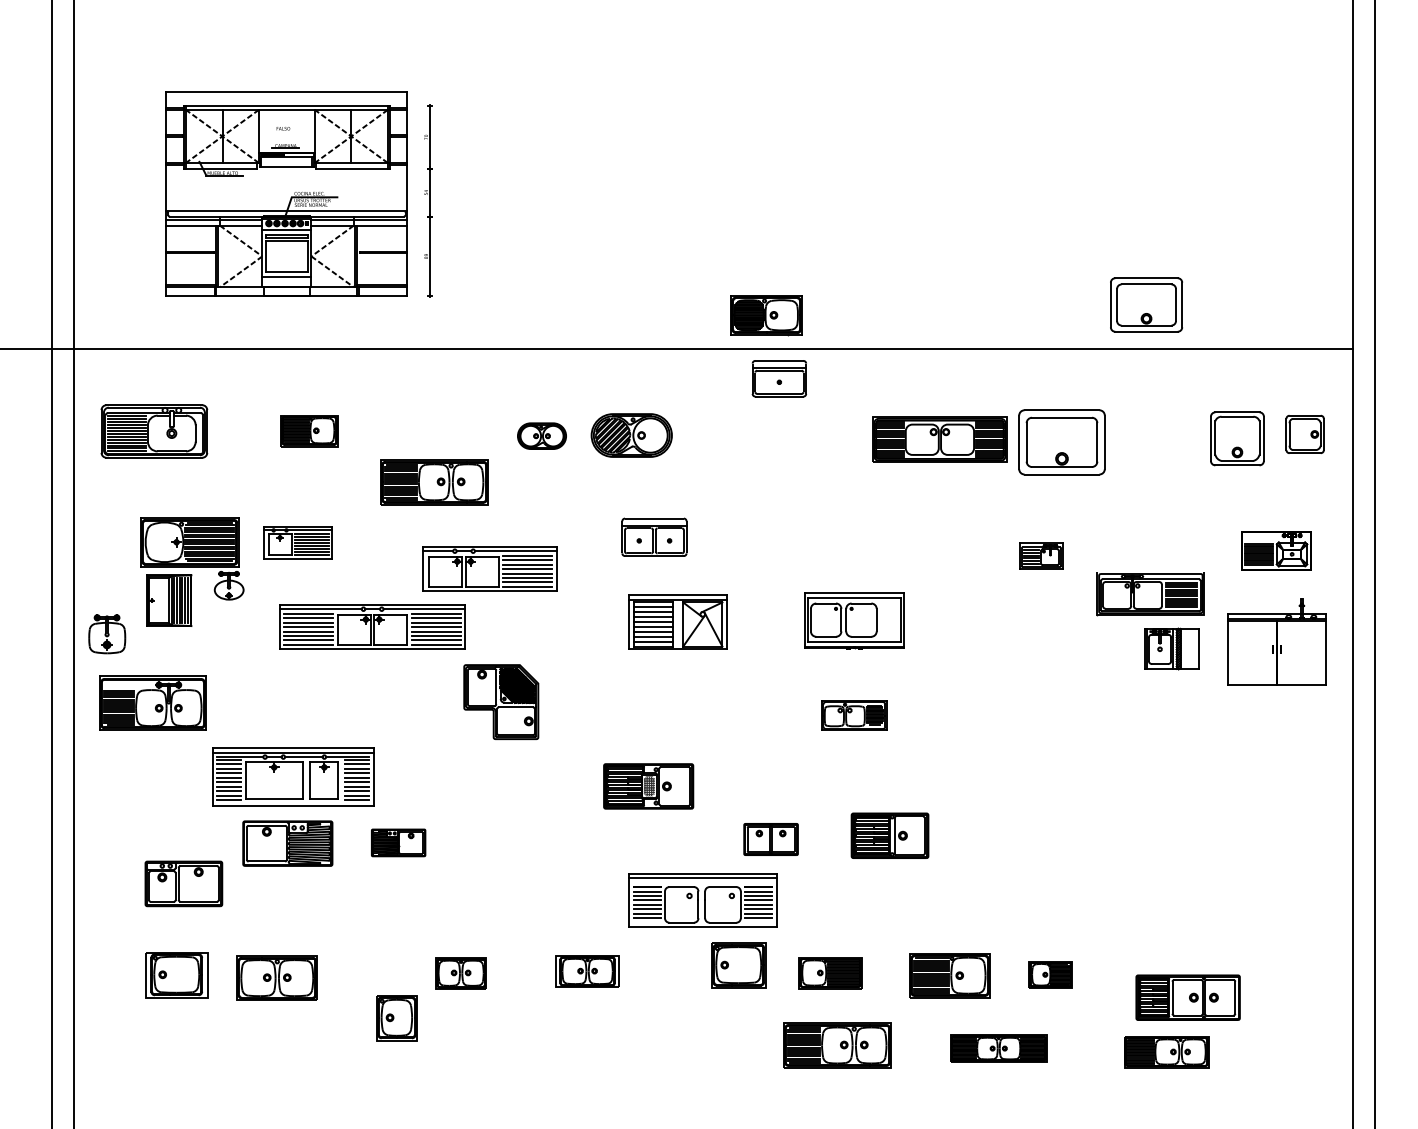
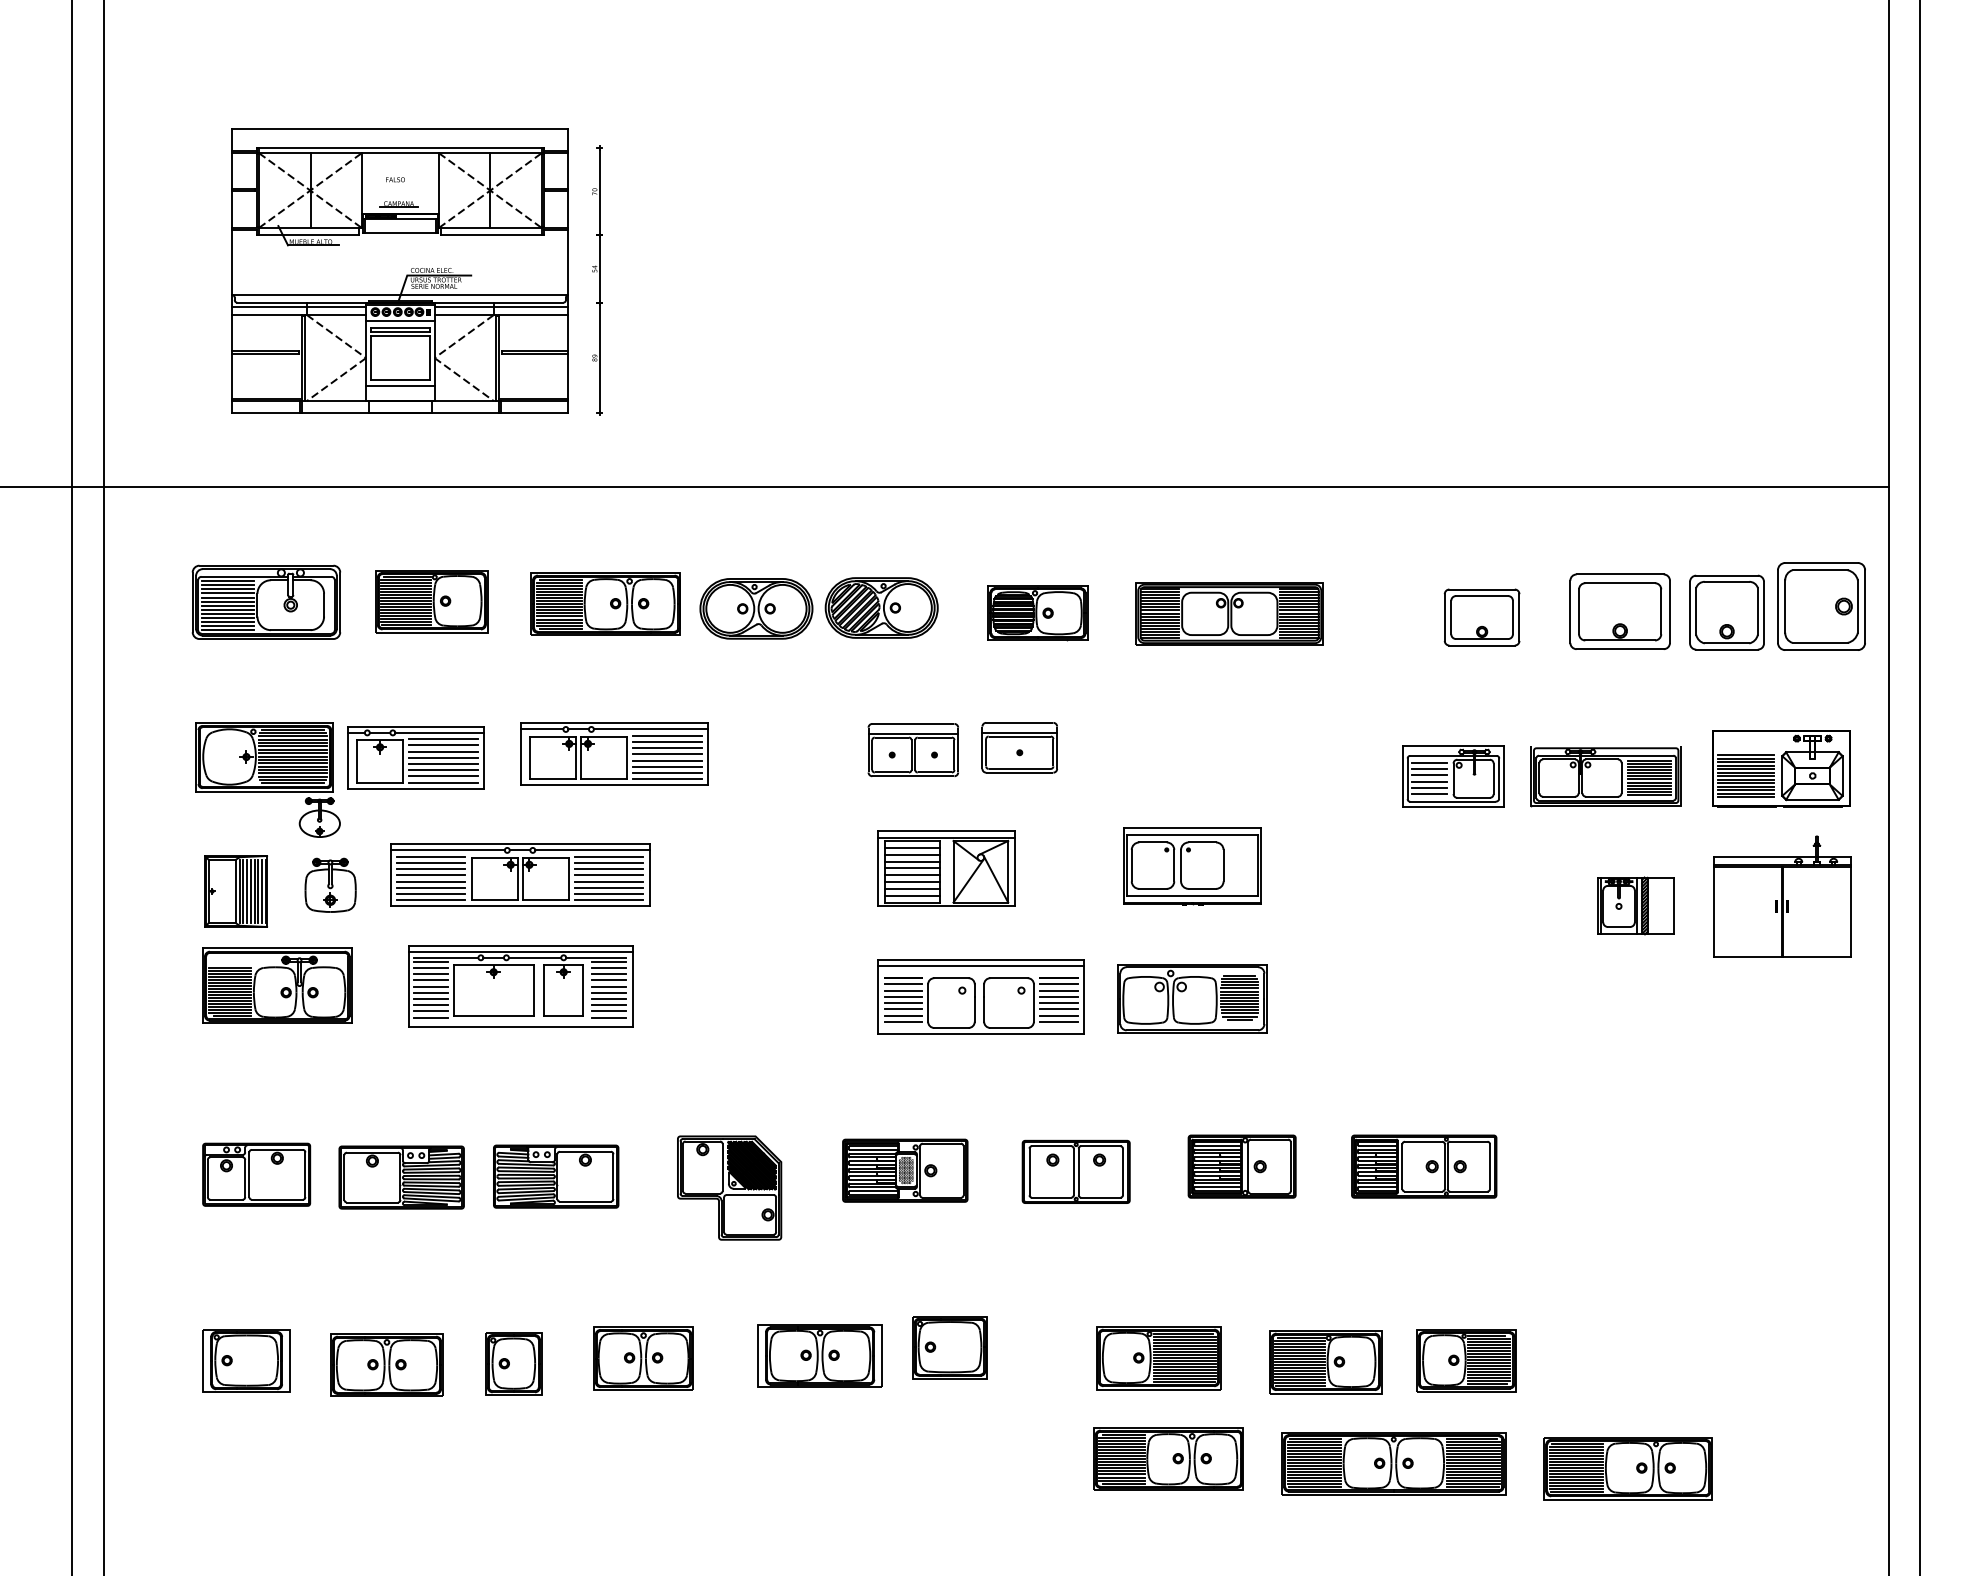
part: (1146, 304) -> (1619, 611), moved
part: (766, 315) -> (1037, 613), moved
part: (779, 378) -> (1019, 747), moved
part: (154, 430) -> (266, 601), moved
part: (309, 430) -> (431, 601), size x1.43
part: (1305, 434) -> (1821, 606), size x1.67
part: (542, 435) -> (756, 608), size x1.67
part: (939, 439) -> (1229, 613), moved
part: (1061, 442) -> (1481, 617), size x0.62
part: (433, 481) -> (605, 603), moved
part: (297, 542) -> (415, 757), size x1.43
part: (1276, 550) -> (1781, 768), size x1.43
part: (1041, 556) -> (1453, 776), size x1.67
part: (489, 568) -> (614, 753), moved
part: (1150, 594) -> (1605, 776), moved
part: (168, 600) -> (235, 891), moved
part: (107, 633) -> (330, 884), moved
part: (501, 701) -> (729, 1187), moved
part: (152, 703) -> (277, 985), moved
part: (854, 715) -> (1192, 998), size x1.67
part: (293, 777) -> (520, 986), moved
part: (648, 786) -> (905, 1170), moved
part: (770, 839) -> (1075, 1171), size x1.43
part: (398, 842) -> (556, 1176), size x1.67
part: (183, 883) -> (256, 1174), moved
part: (702, 900) -> (980, 996), moved
part: (738, 965) -> (949, 1347), moved
part: (587, 971) -> (819, 1355), size x1.43
part: (461, 973) -> (643, 1358), size x1.43
part: (830, 973) -> (1158, 1358), size x1.43
part: (1050, 974) -> (1466, 1360), size x1.67
part: (1188, 997) -> (1424, 1166), moved
part: (396, 1017) -> (513, 1363), moved
part: (998, 1048) -> (1393, 1463), size x1.67
part: (1166, 1052) -> (1627, 1468), size x1.43

